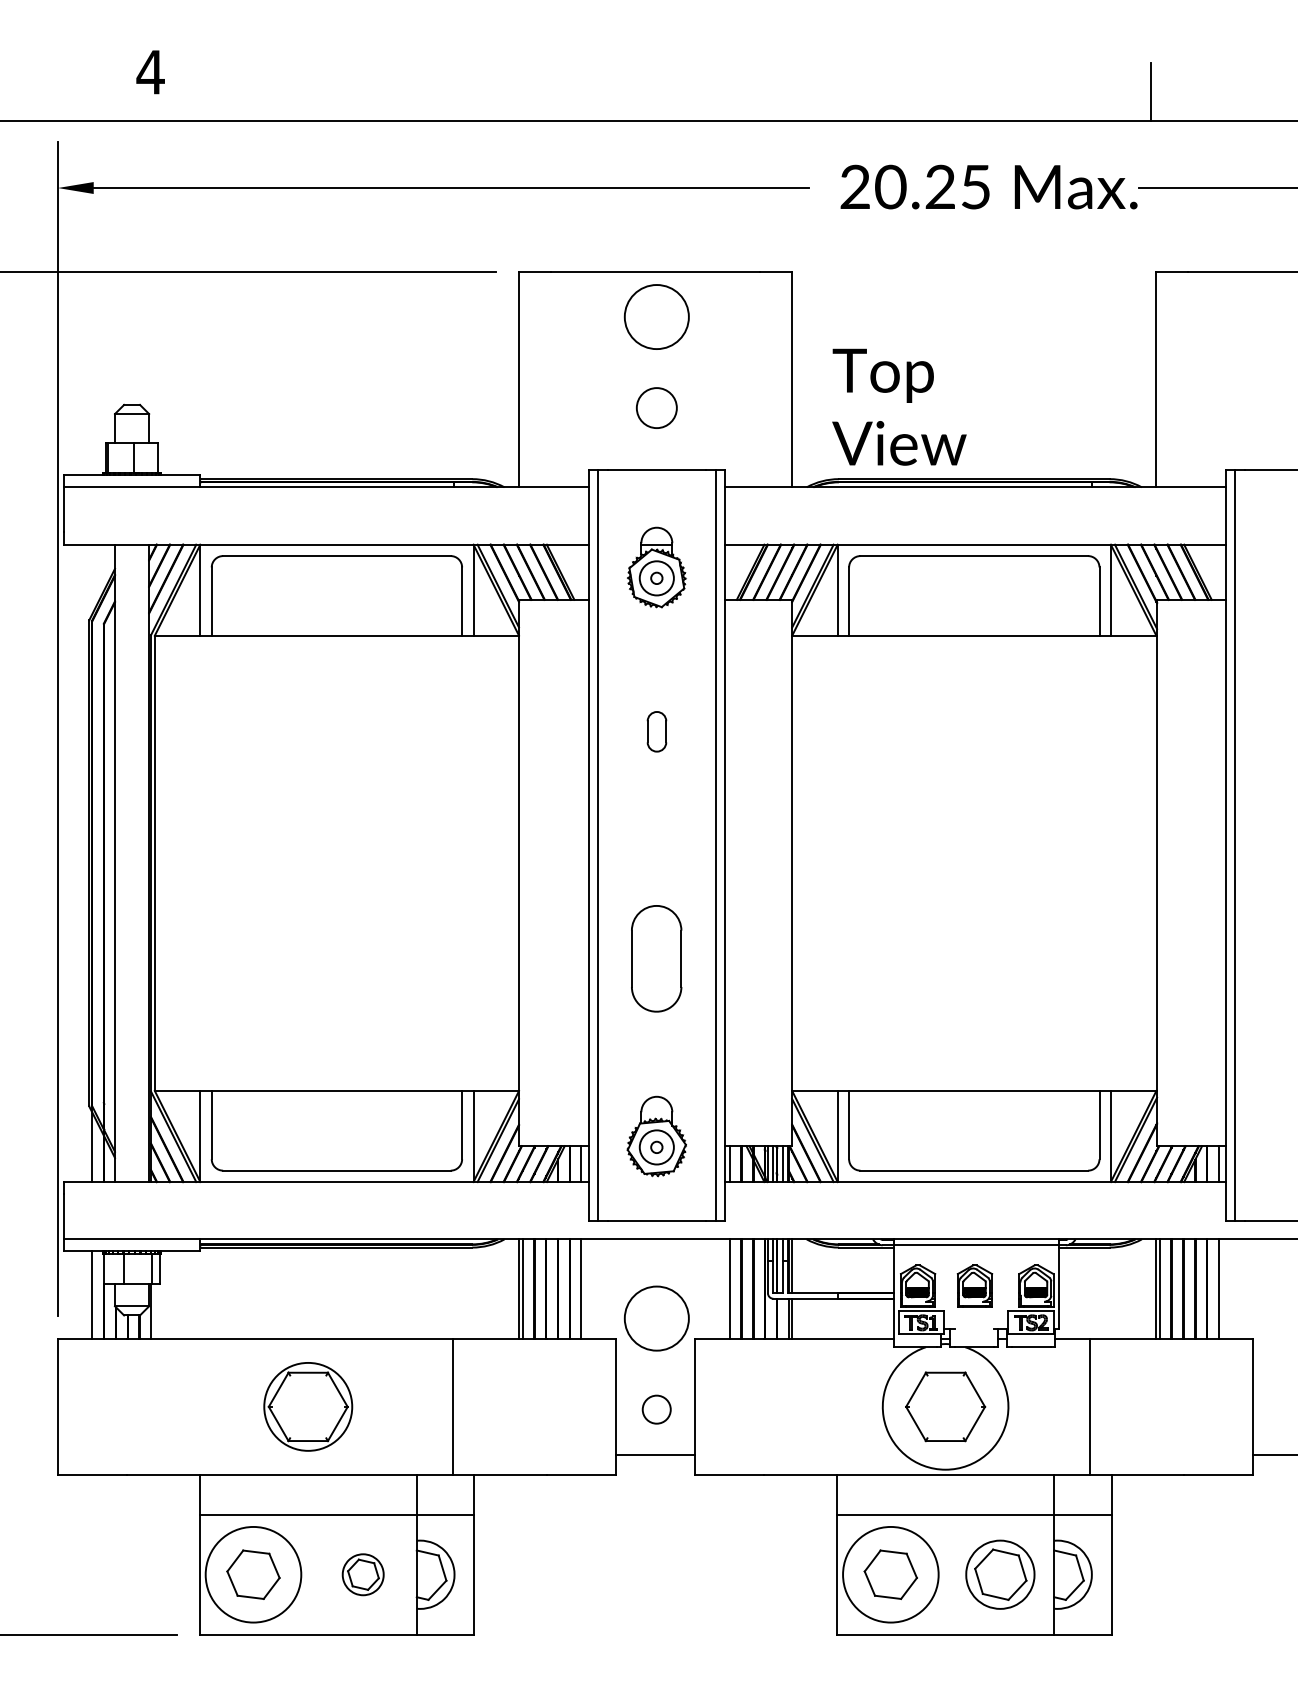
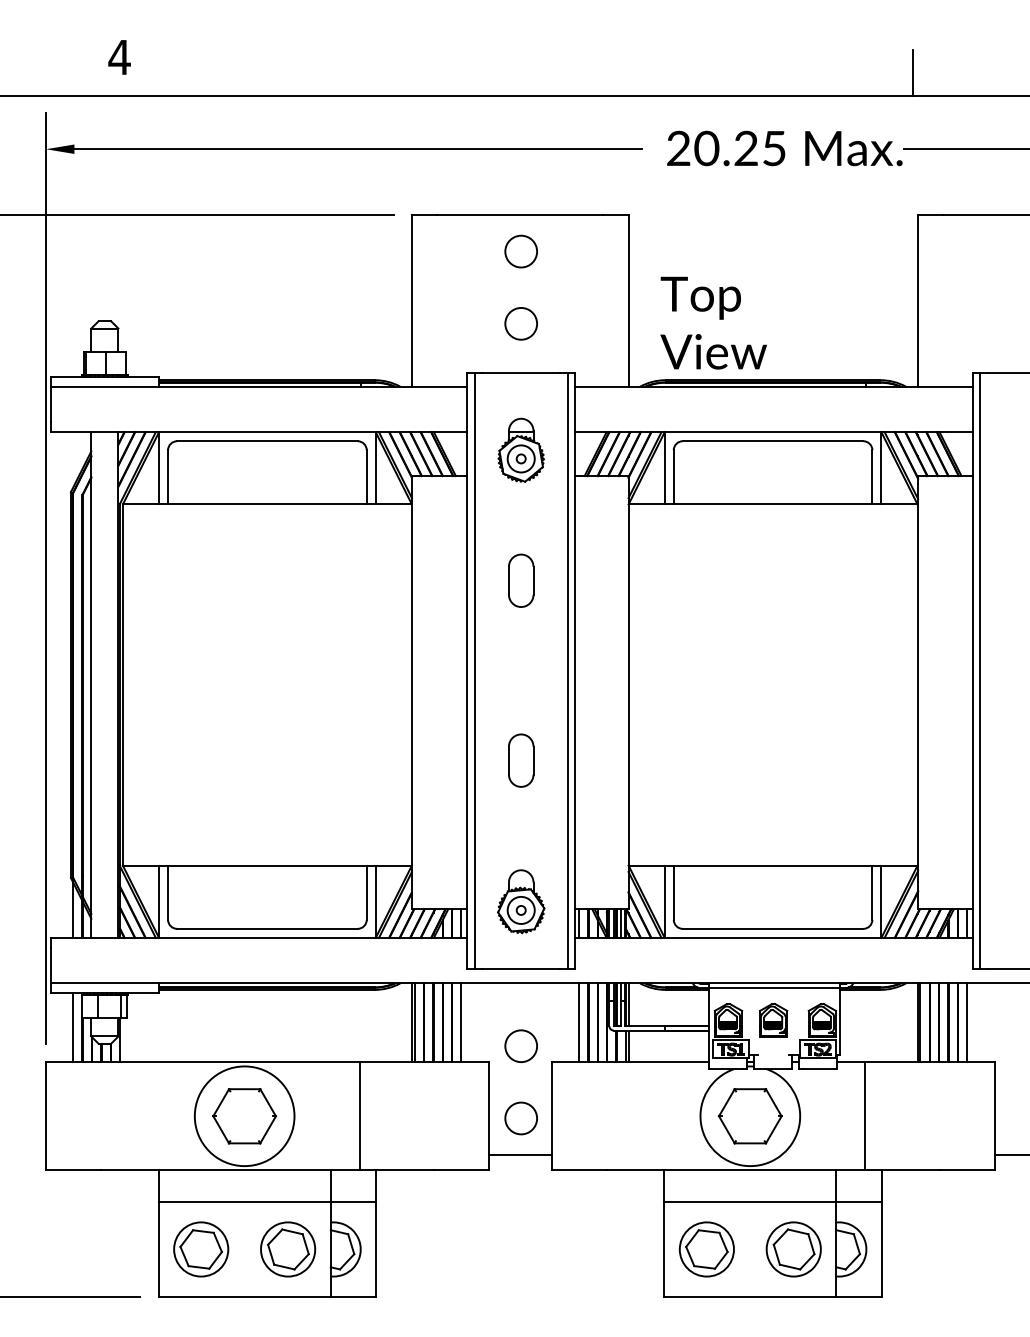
circle: (657, 316) -> (521, 251), size x0.62
part: (657, 731) -> (521, 580), size x1.67
part: (657, 958) -> (521, 760), size x0.62
circle: (657, 1318) -> (521, 1046), size x0.62
circle: (308, 1407) -> (244, 1116), size x1.43
circle: (655, 1409) -> (520, 1118), size x1.43
circle: (253, 1574) -> (201, 1249), size x0.71
part: (363, 1574) -> (288, 1249), size x1.67
circle: (890, 1574) -> (706, 1249), size x0.71

